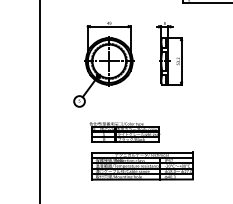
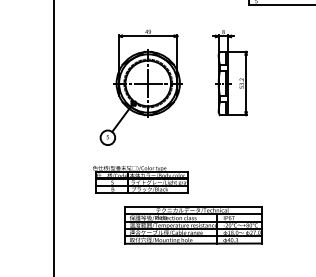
part: (124, 132) -> (140, 179), moved

